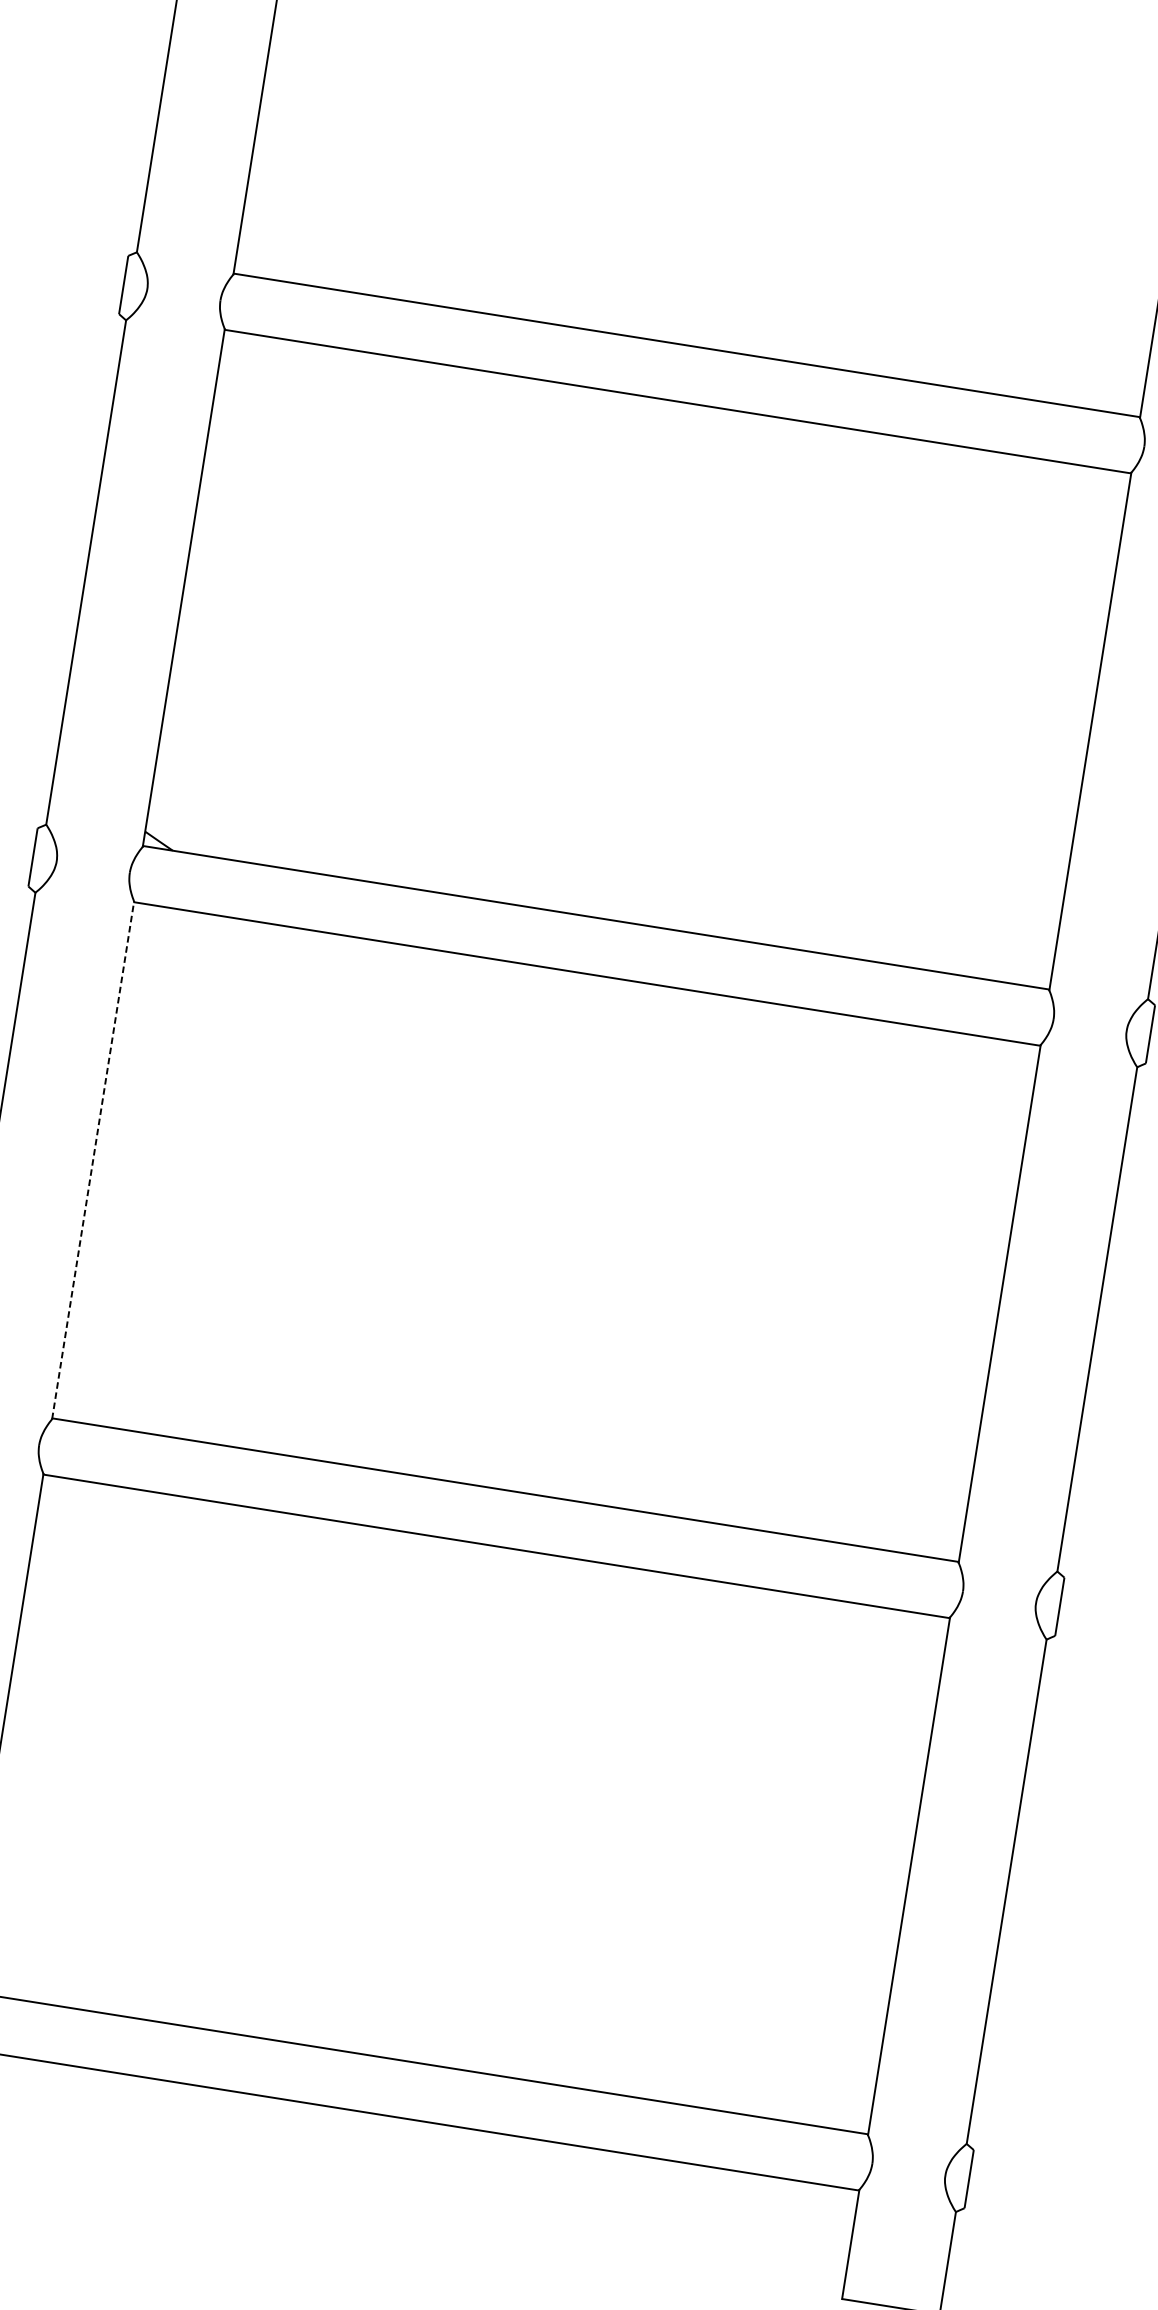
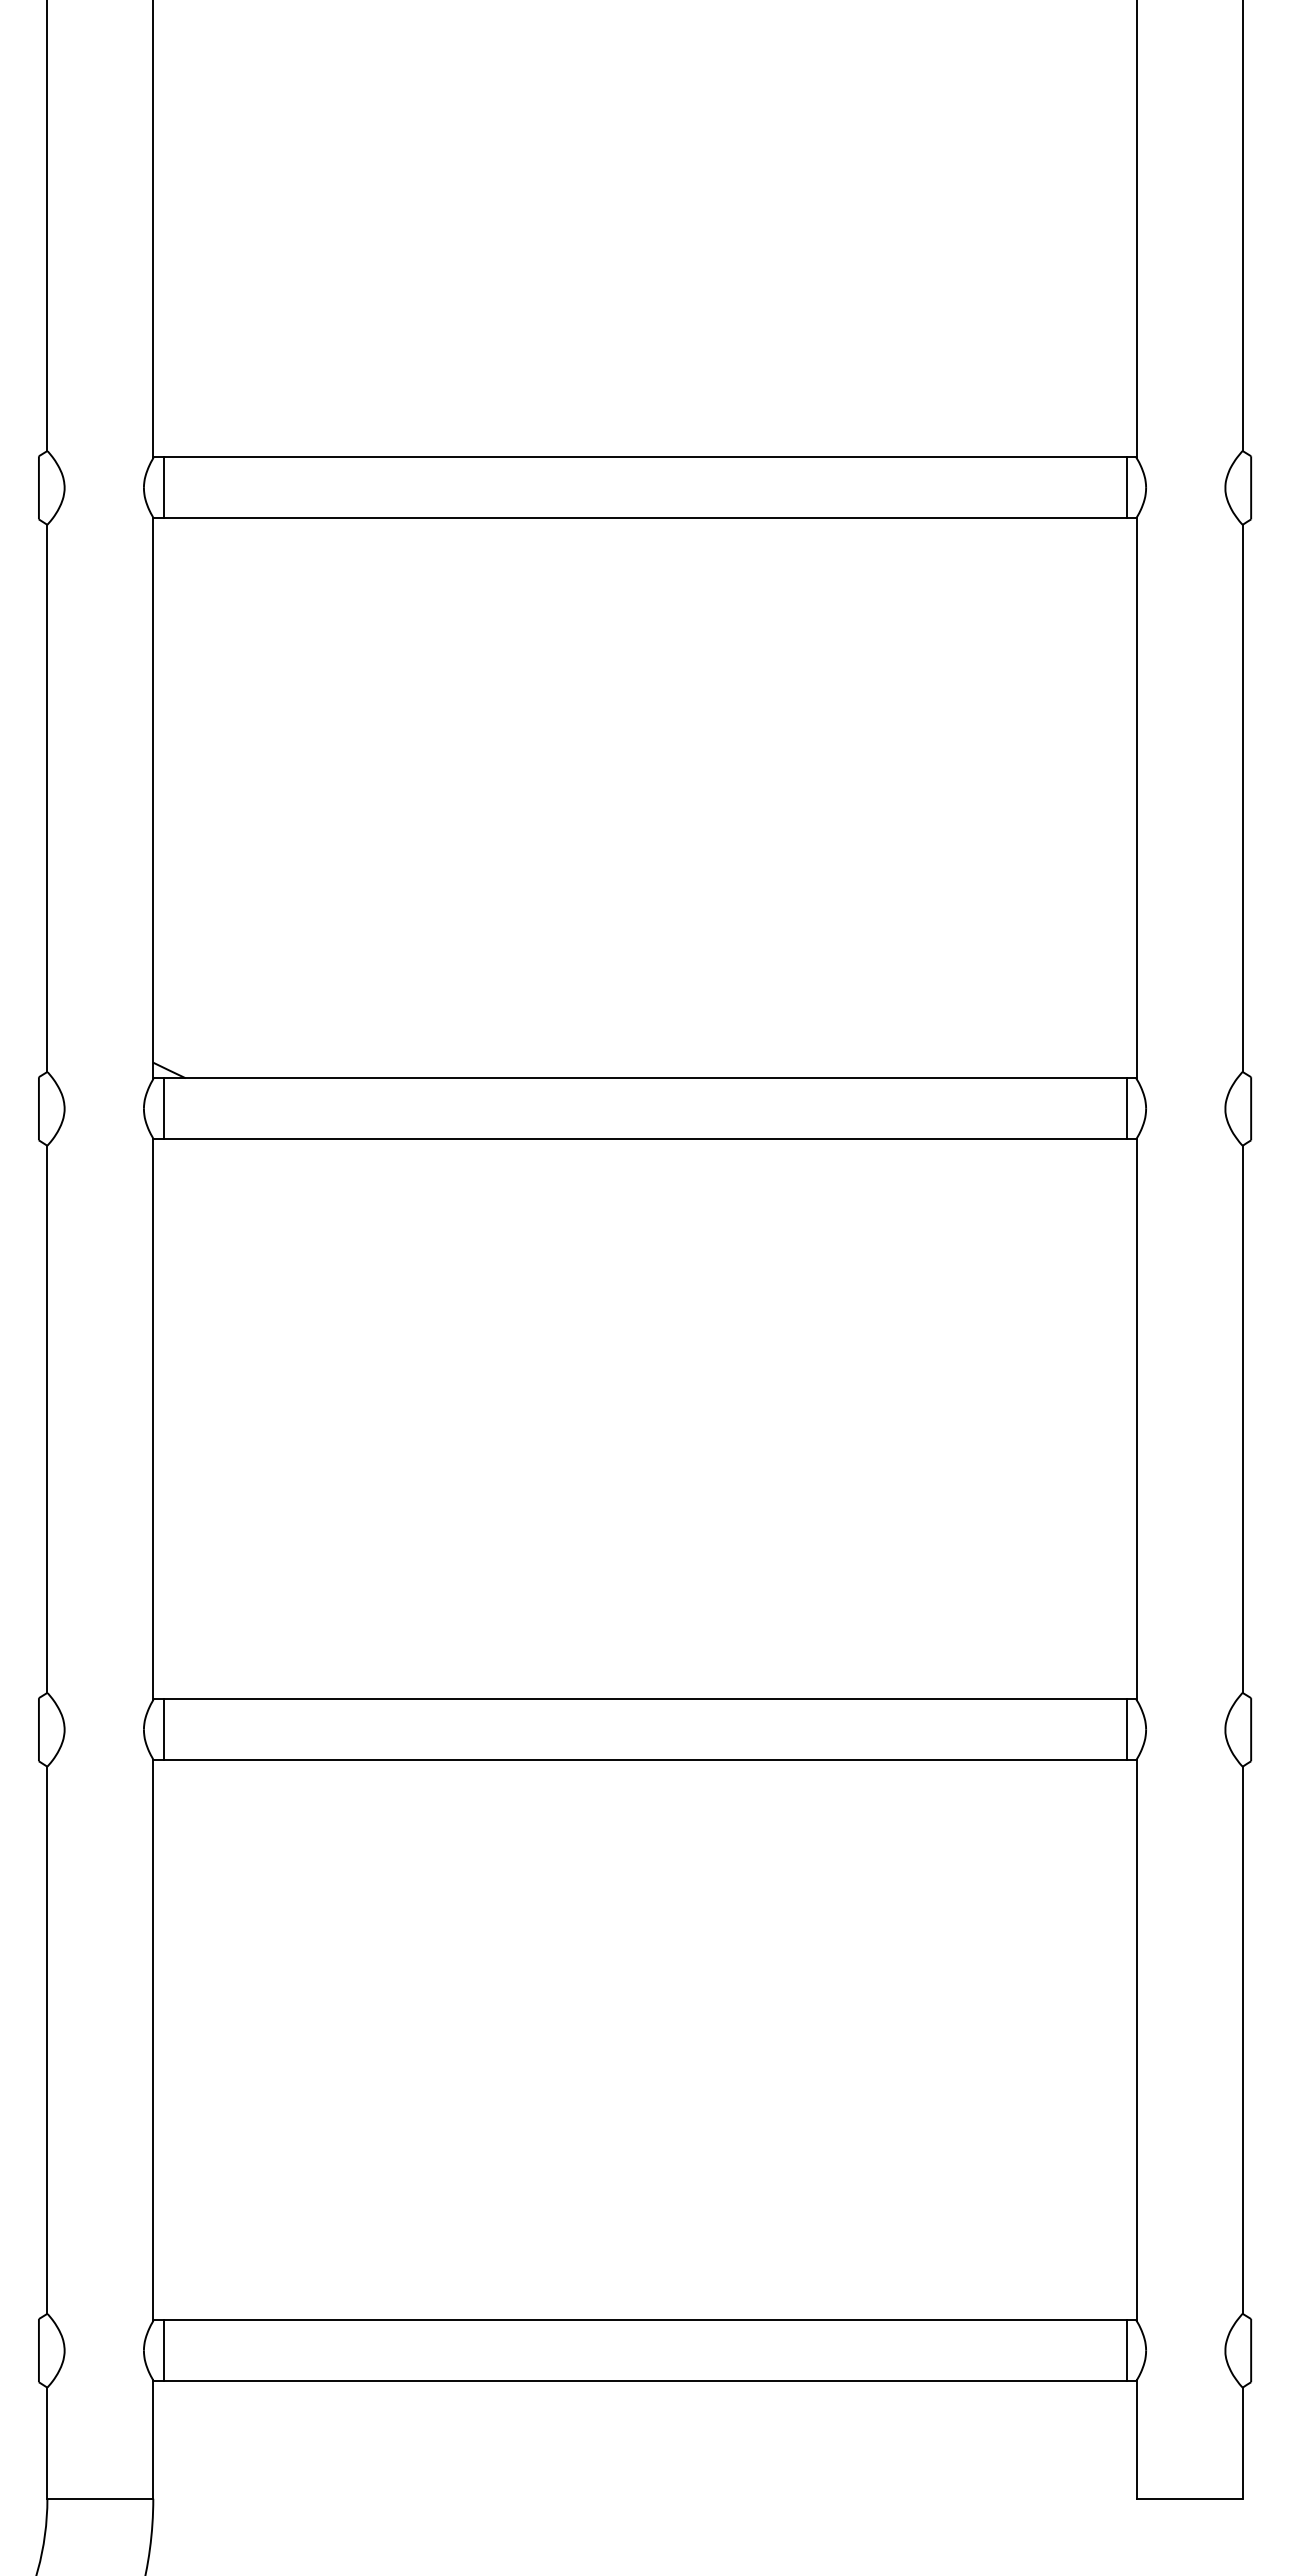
line: (238, 302) -> (163, 487), added
line: (1126, 443) -> (1126, 487), added
line: (147, 875) -> (163, 1108), added
line: (1035, 1015) -> (1126, 1108), added
line: (93, 1160) -> (153, 1419), dashed -> solid
line: (57, 1447) -> (163, 1729), added
line: (944, 1588) -> (1126, 1729), added
line: (854, 2160) -> (1126, 2350), added

